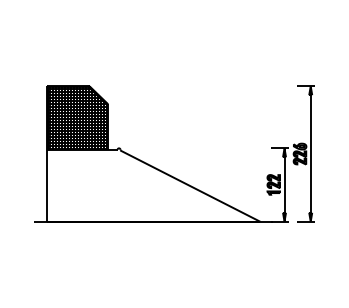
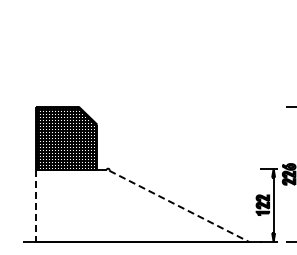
line: (47, 185) -> (36, 205), solid -> dashed
line: (190, 186) -> (179, 206), solid -> dashed

